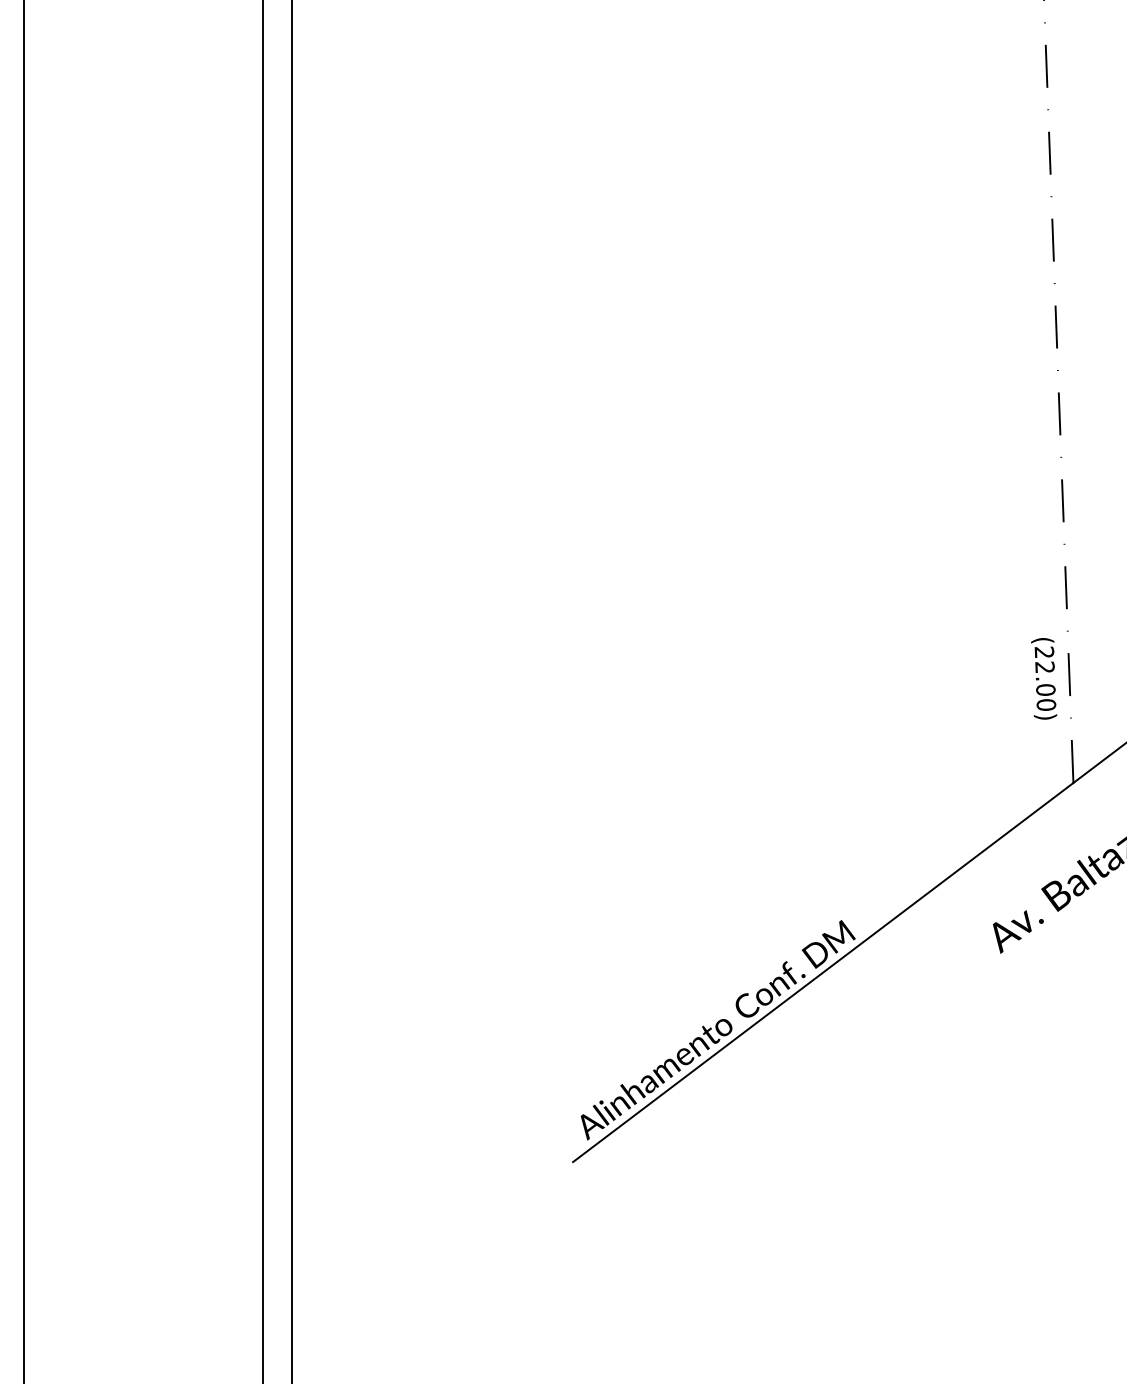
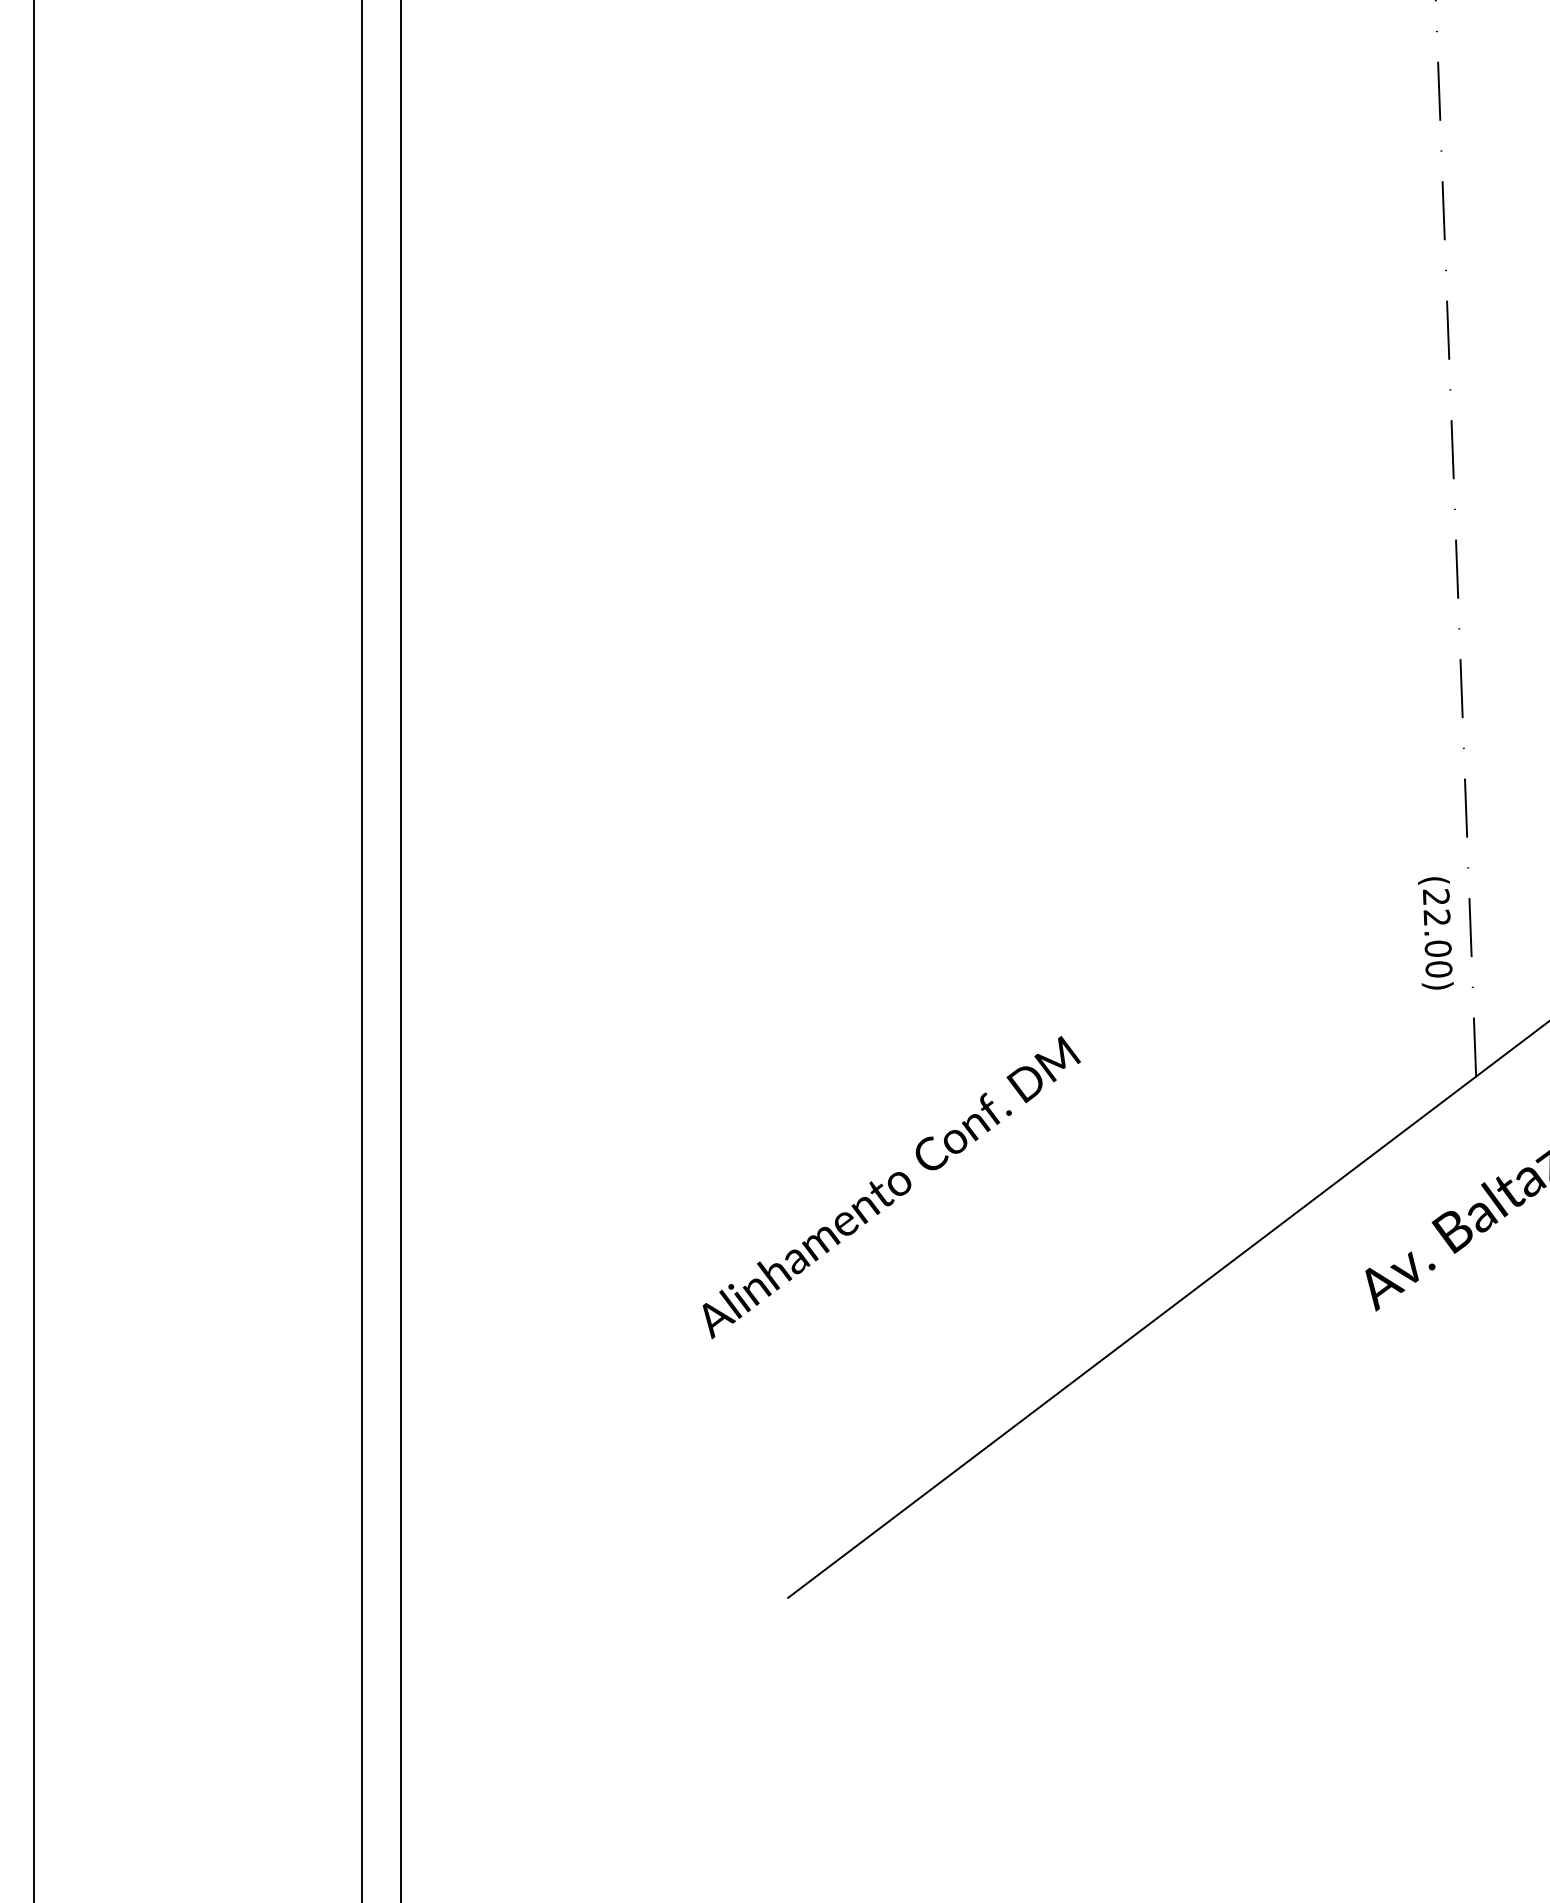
text: (718, 1030) -> (891, 1187), moved

